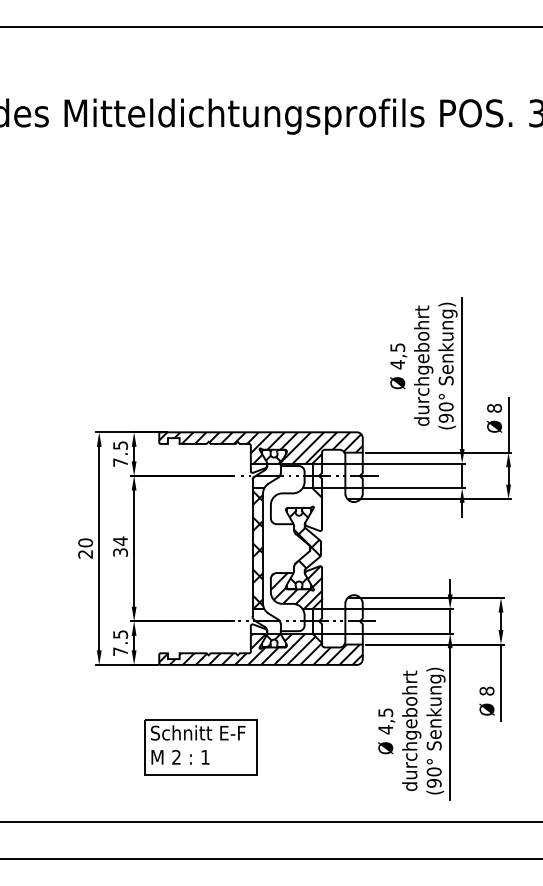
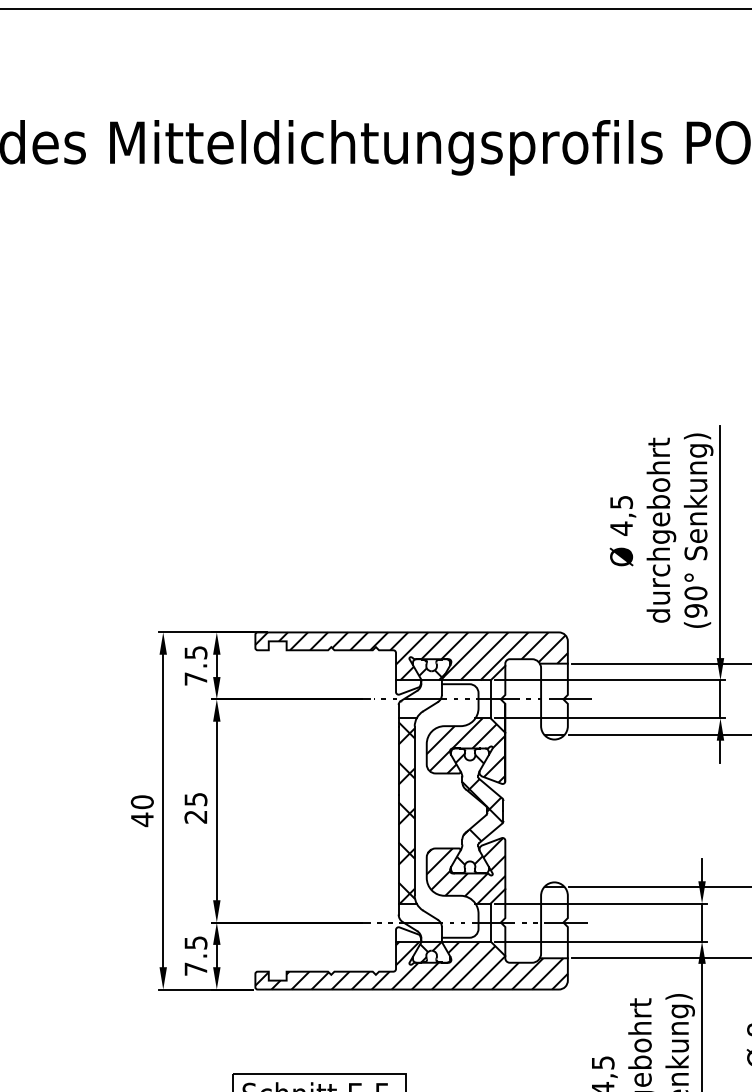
hatch: (296, 509) -> (466, 750), added
text: (120, 546) -> (195, 807), 34 -> 25
text: (85, 554) -> (142, 820), 20 -> 40

